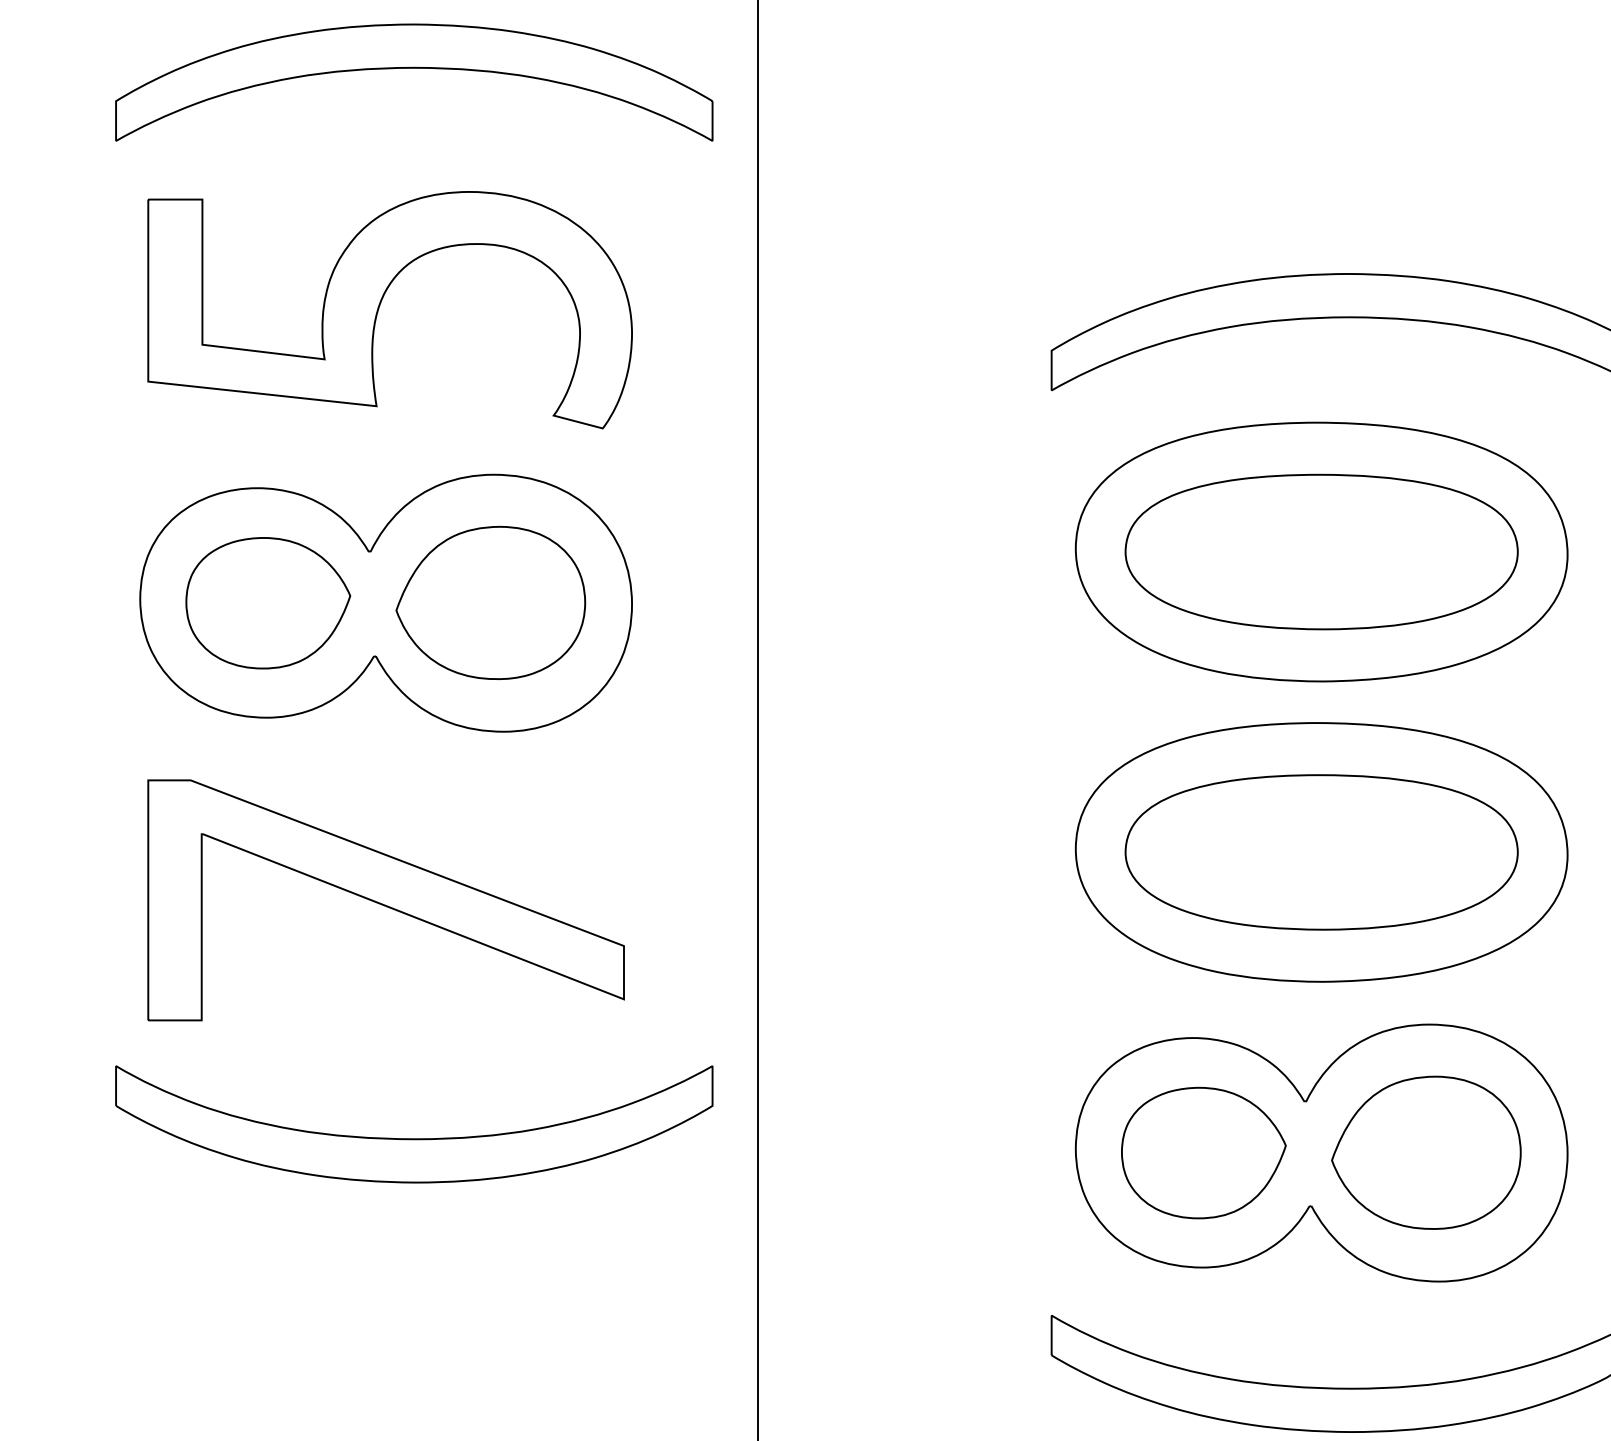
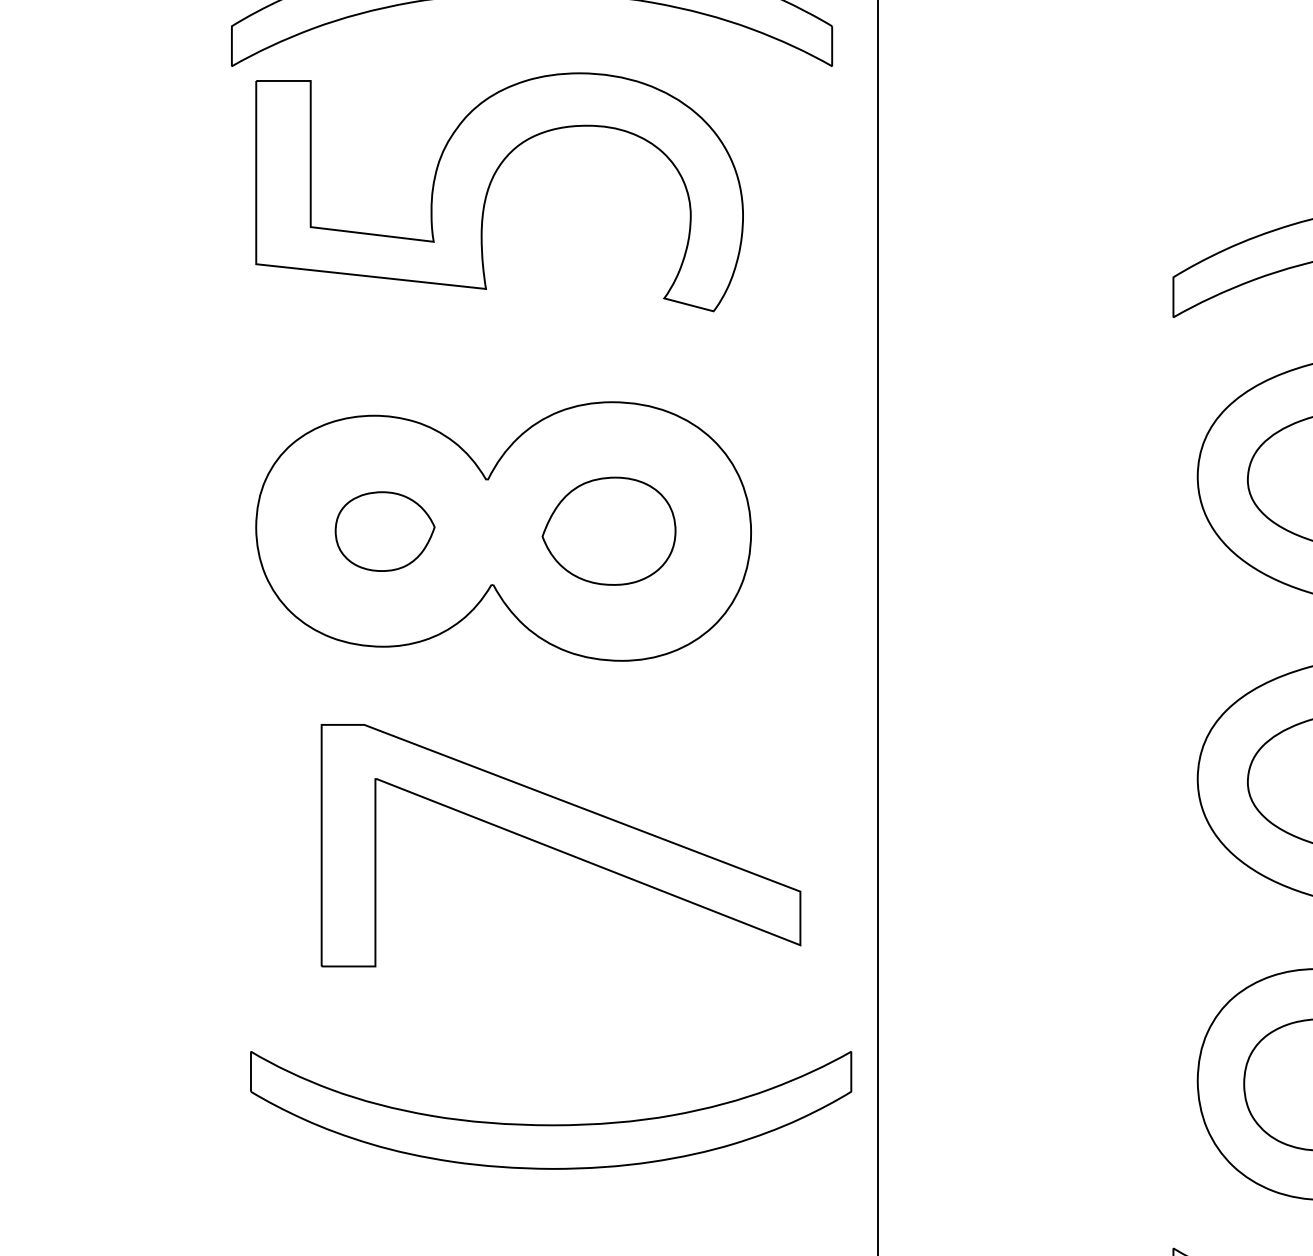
part: (379, 308) -> (488, 190), moved
part: (490, 602) -> (608, 530), size x0.7
part: (268, 603) -> (385, 531), size x0.6
part: (385, 900) -> (560, 845), moved
part: (414, 1138) -> (551, 1124), moved

